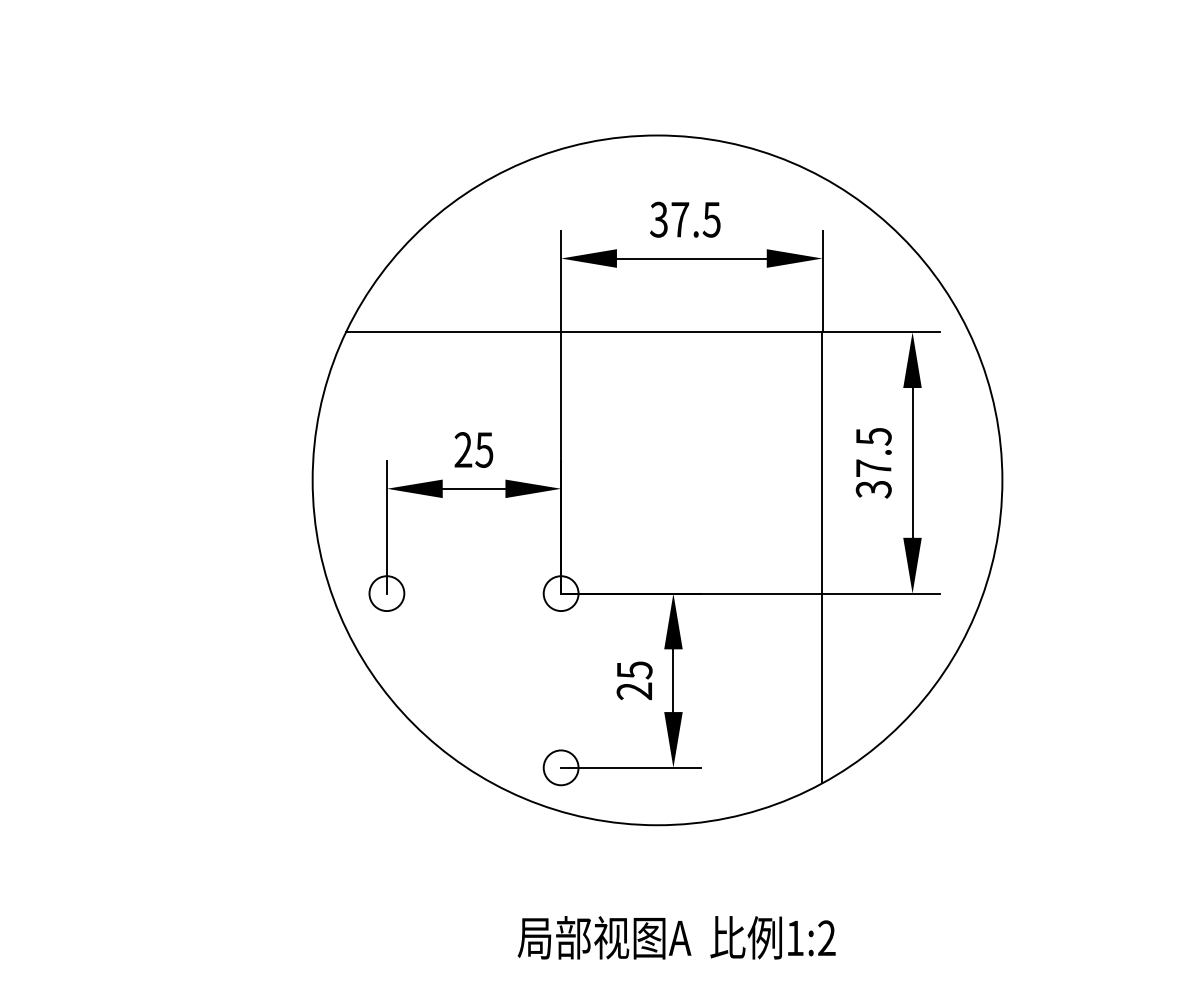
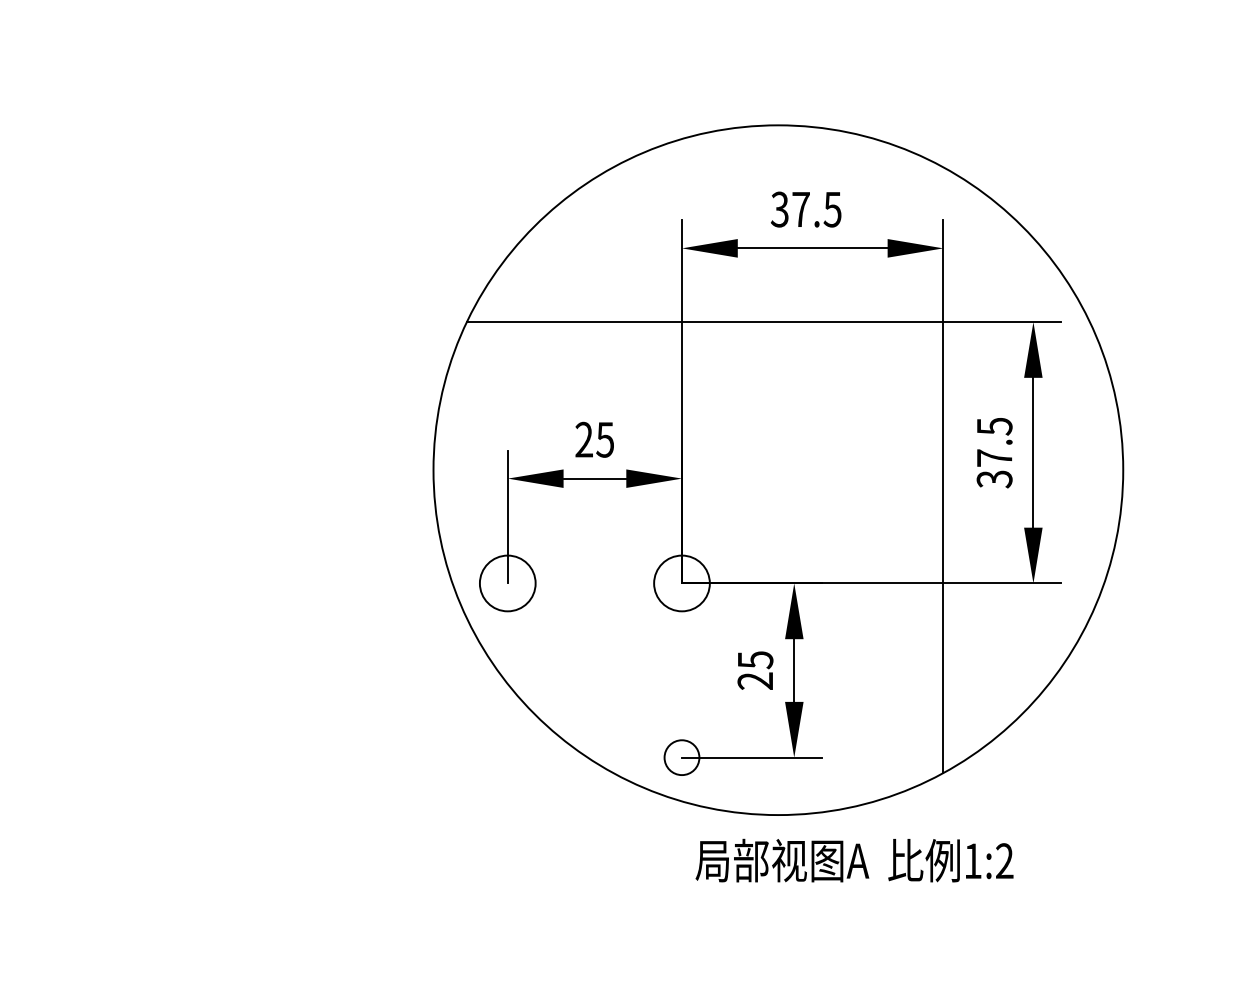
circle: (386, 593) -> (507, 583), size x1.6
circle: (560, 593) -> (681, 583), size x1.6
text: (676, 937) -> (854, 860), moved

